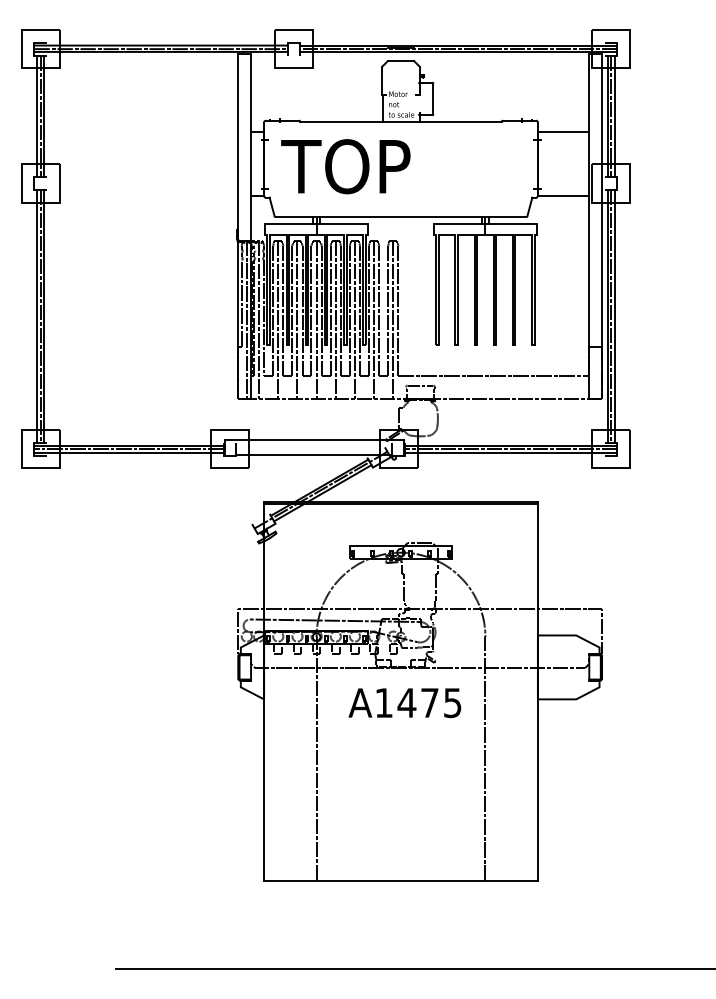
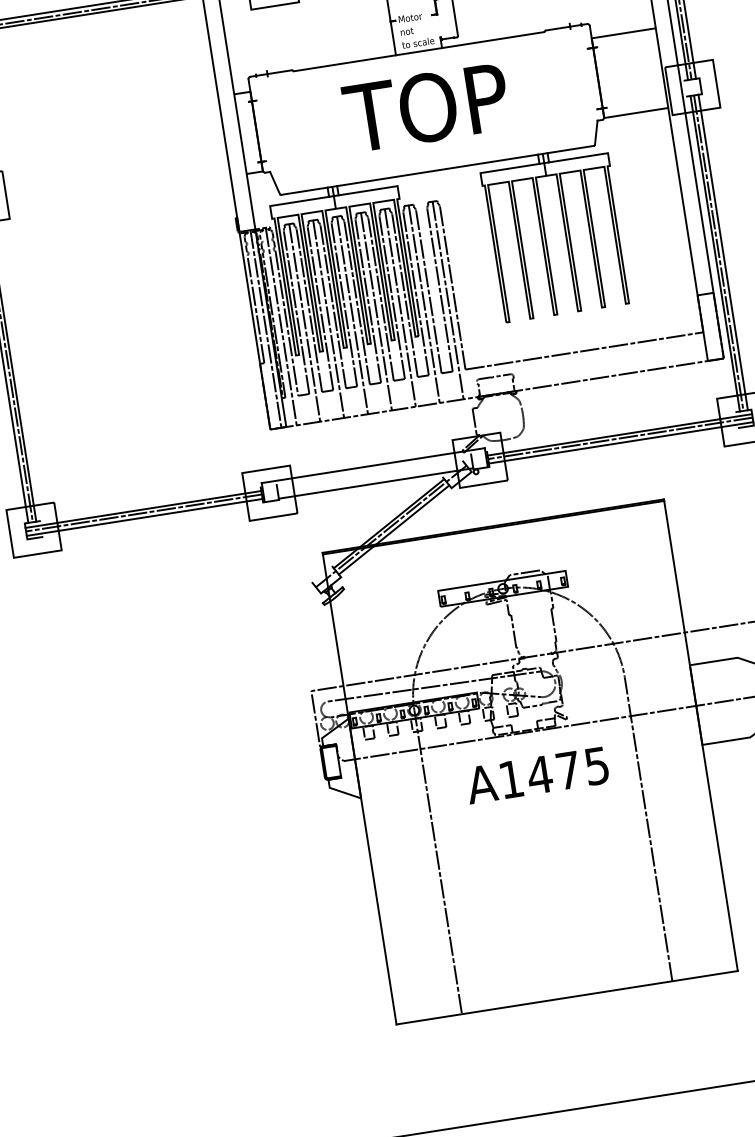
text: (345, 166) -> (425, 107), moved

